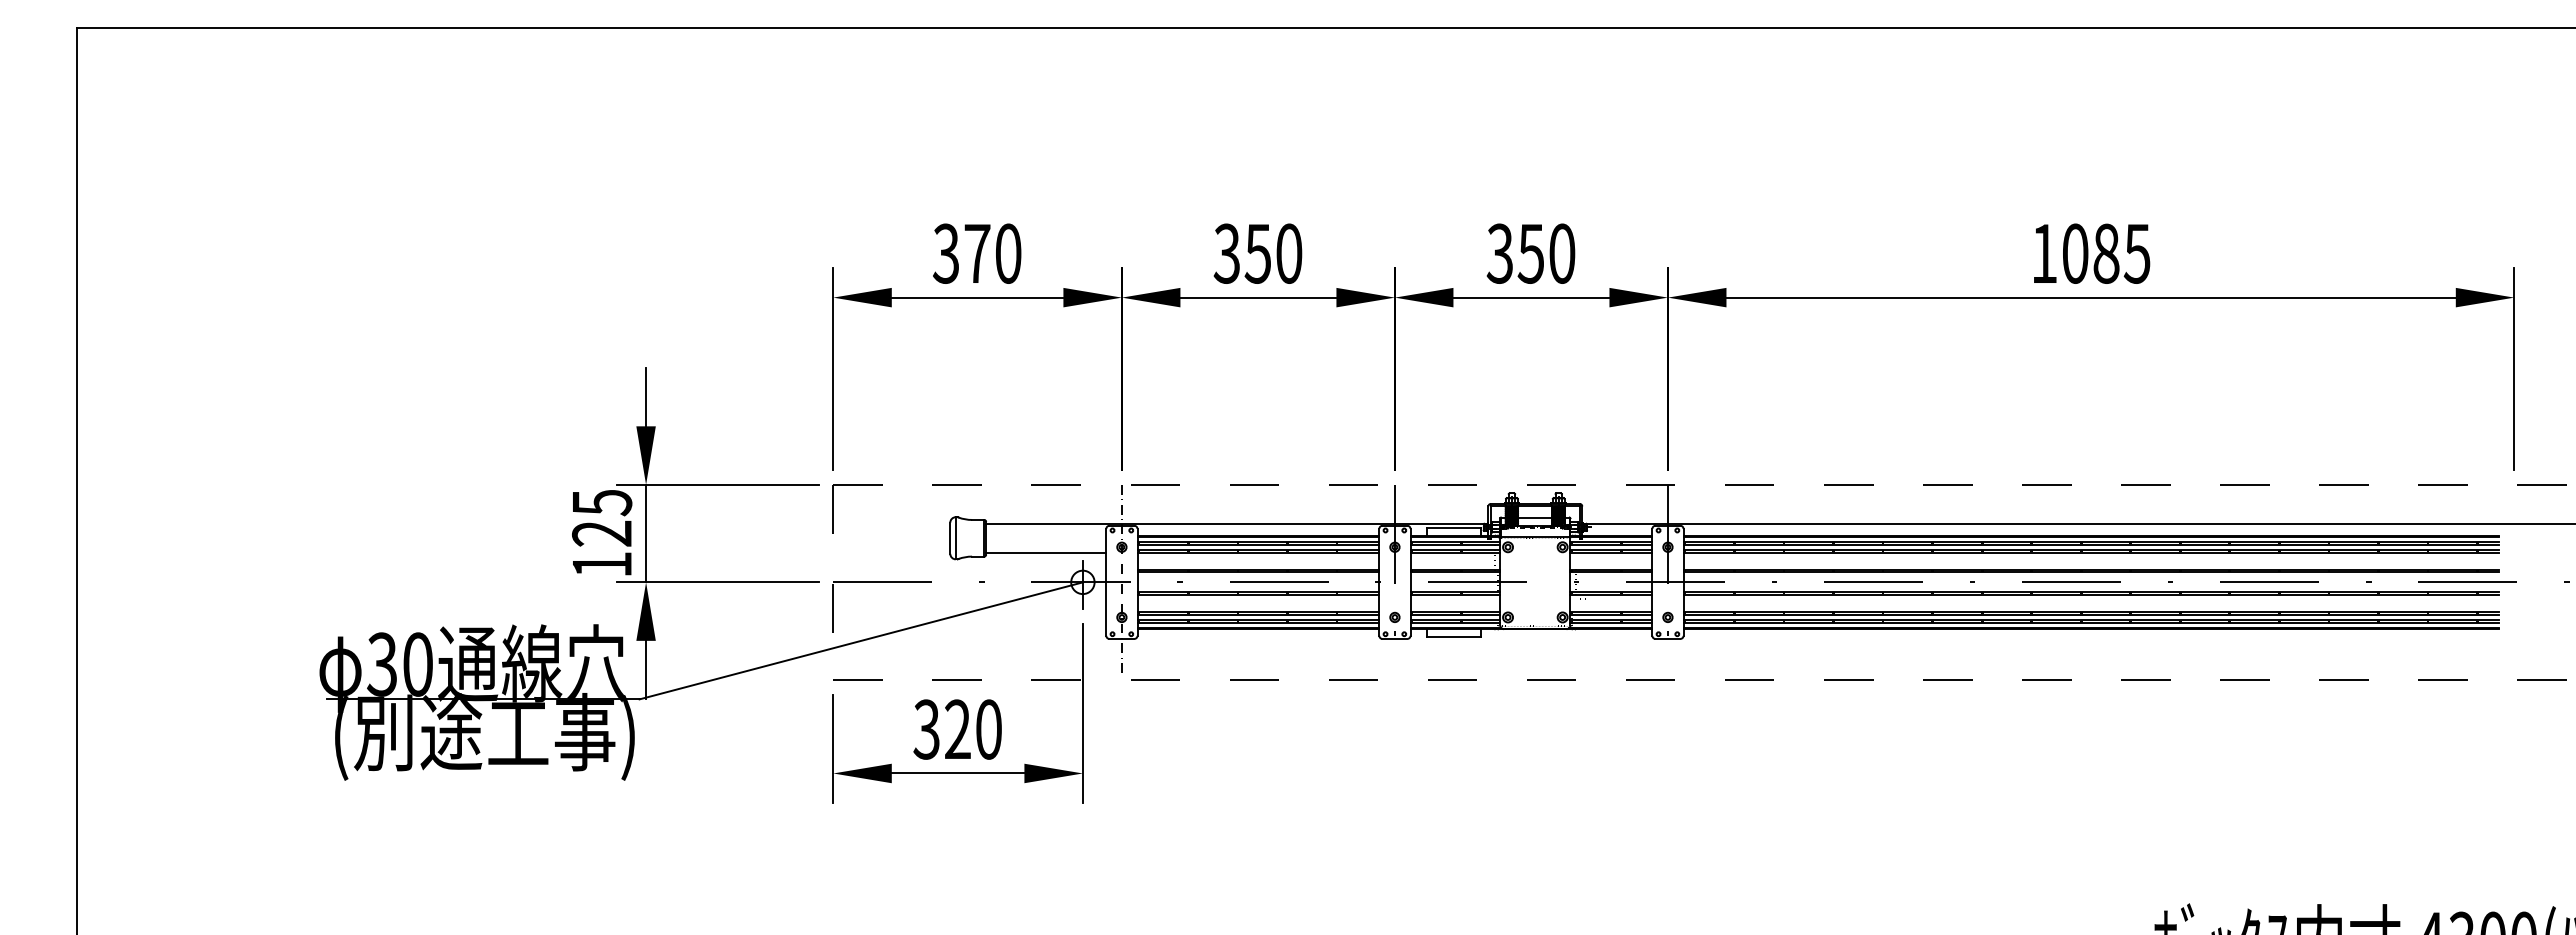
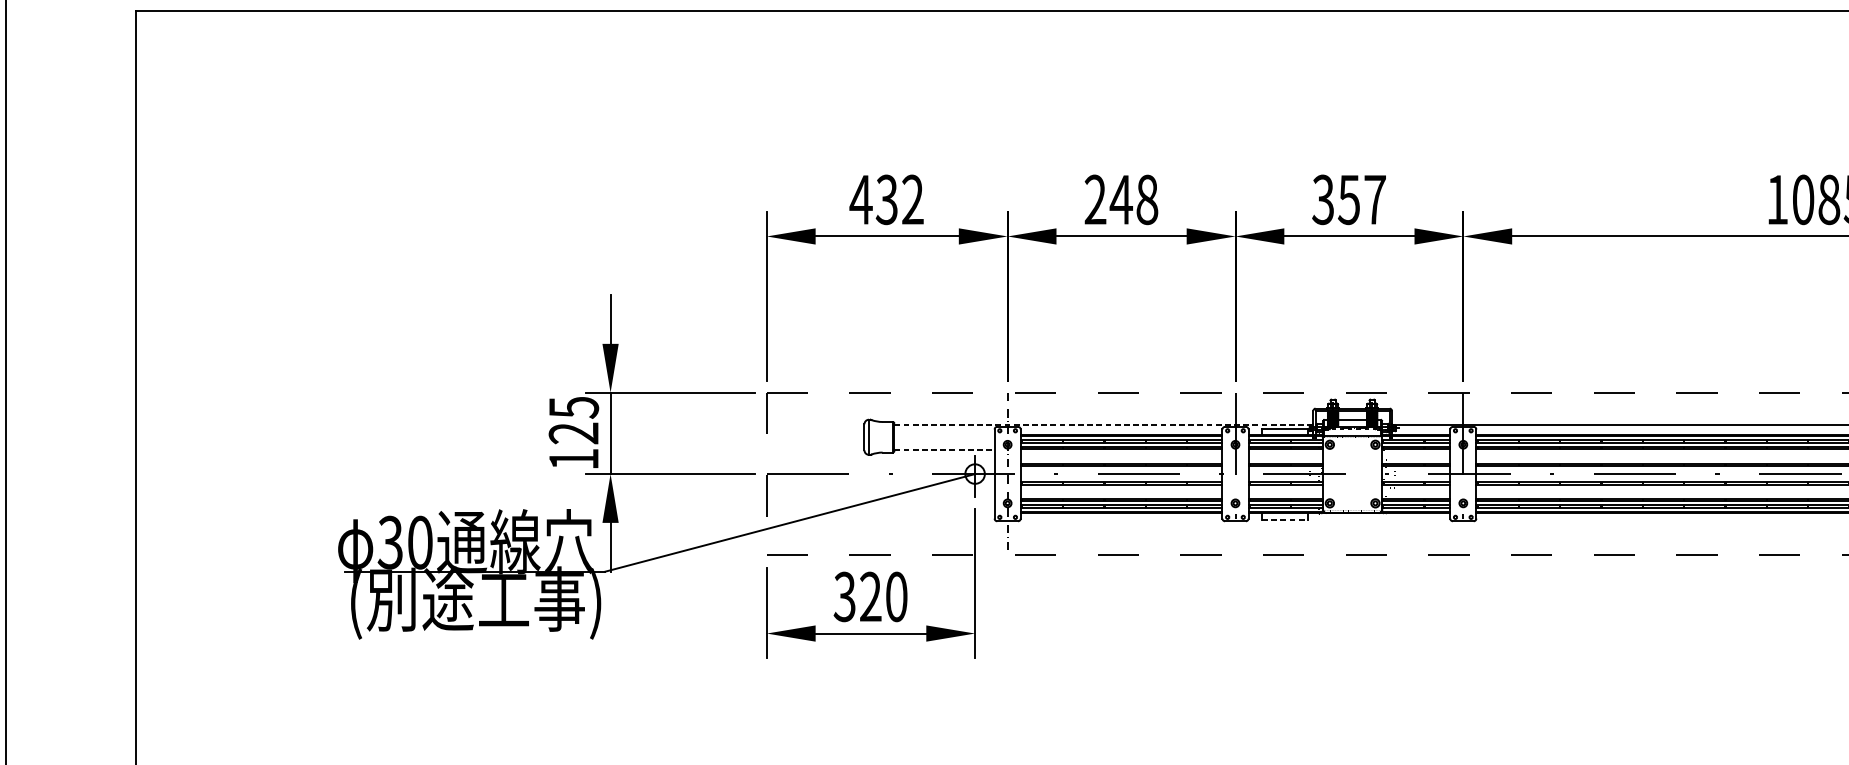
text: (976, 253) -> (886, 199), 370 -> 432
text: (1257, 253) -> (1120, 199), 350 -> 248
text: (1562, 253) -> (1375, 199), 350 -> 357
line: (1236, 523) -> (1103, 424), solid -> dashed
line: (1046, 553) -> (944, 449), solid -> dashed
line: (1454, 636) -> (1285, 519), solid -> dashed

